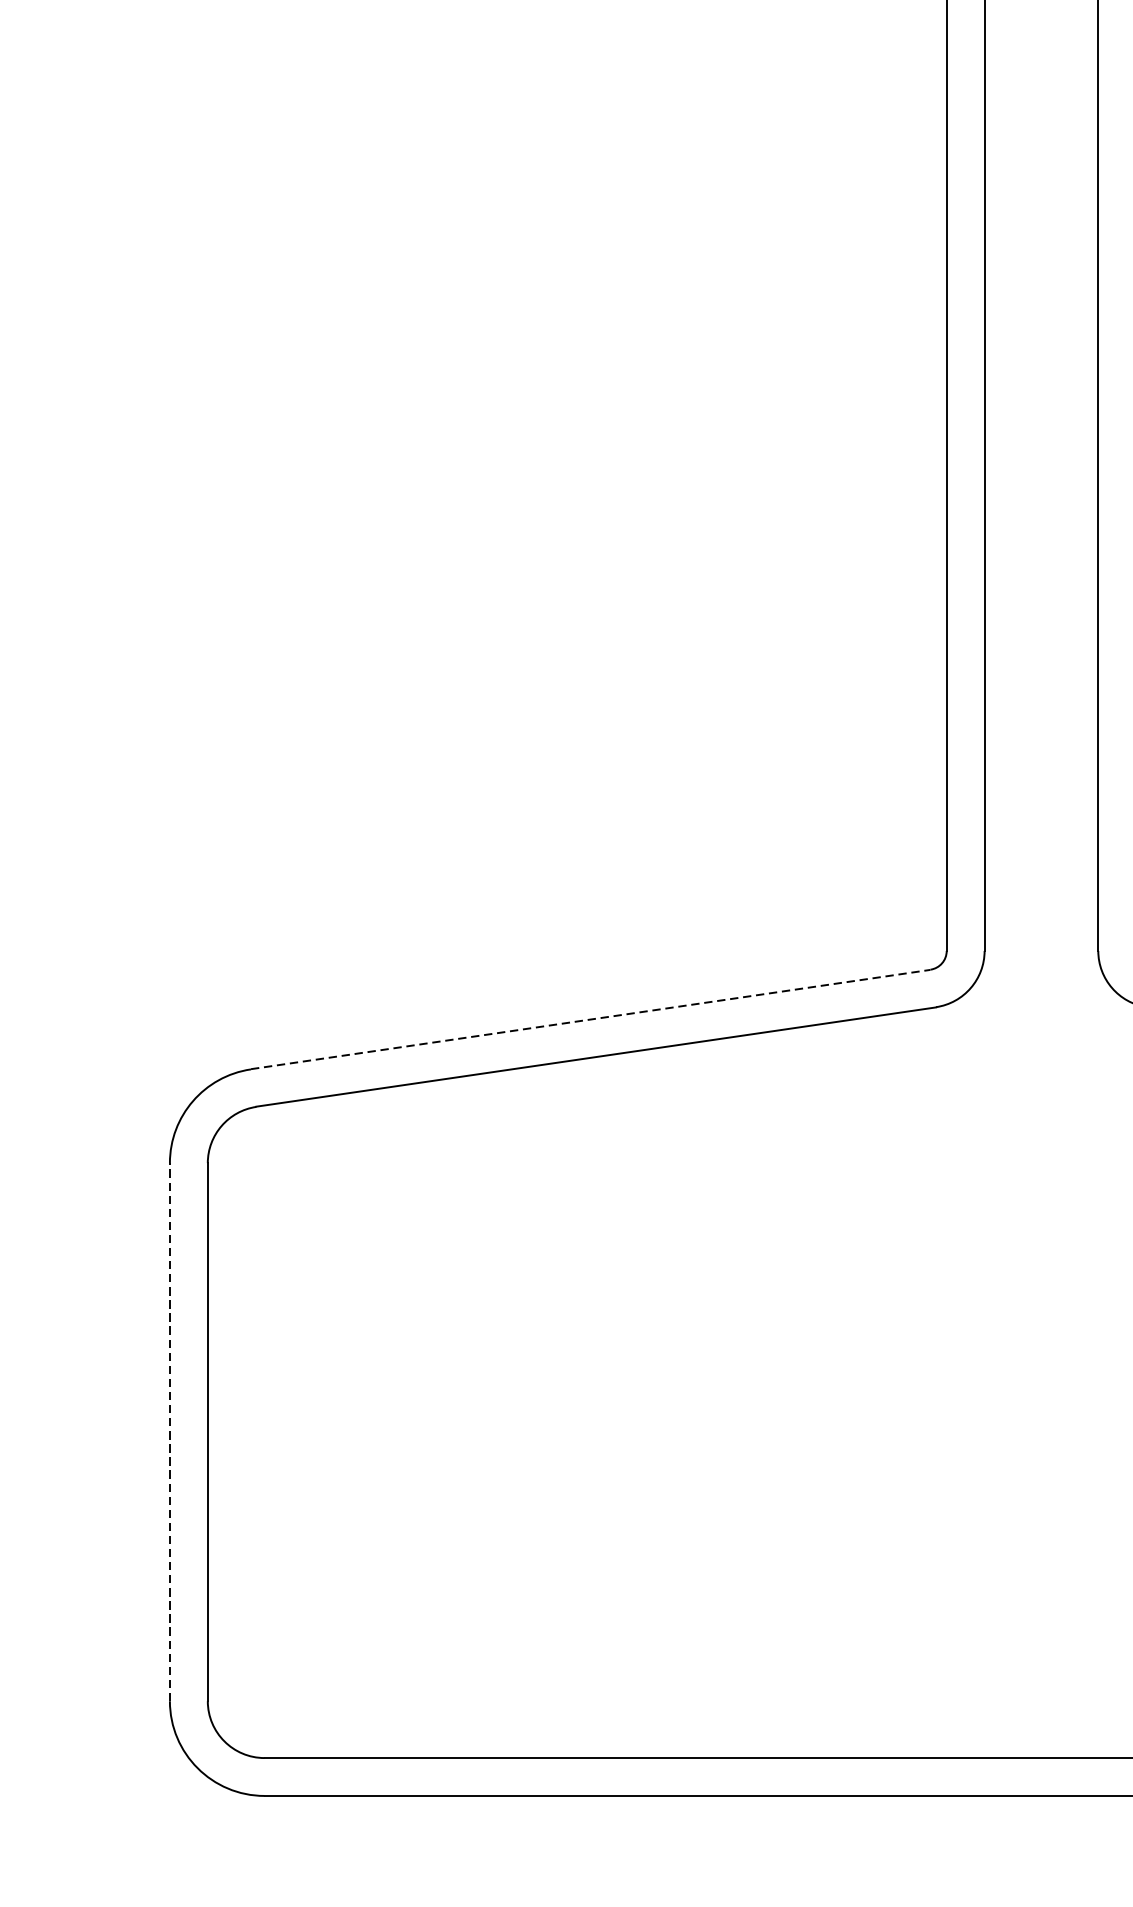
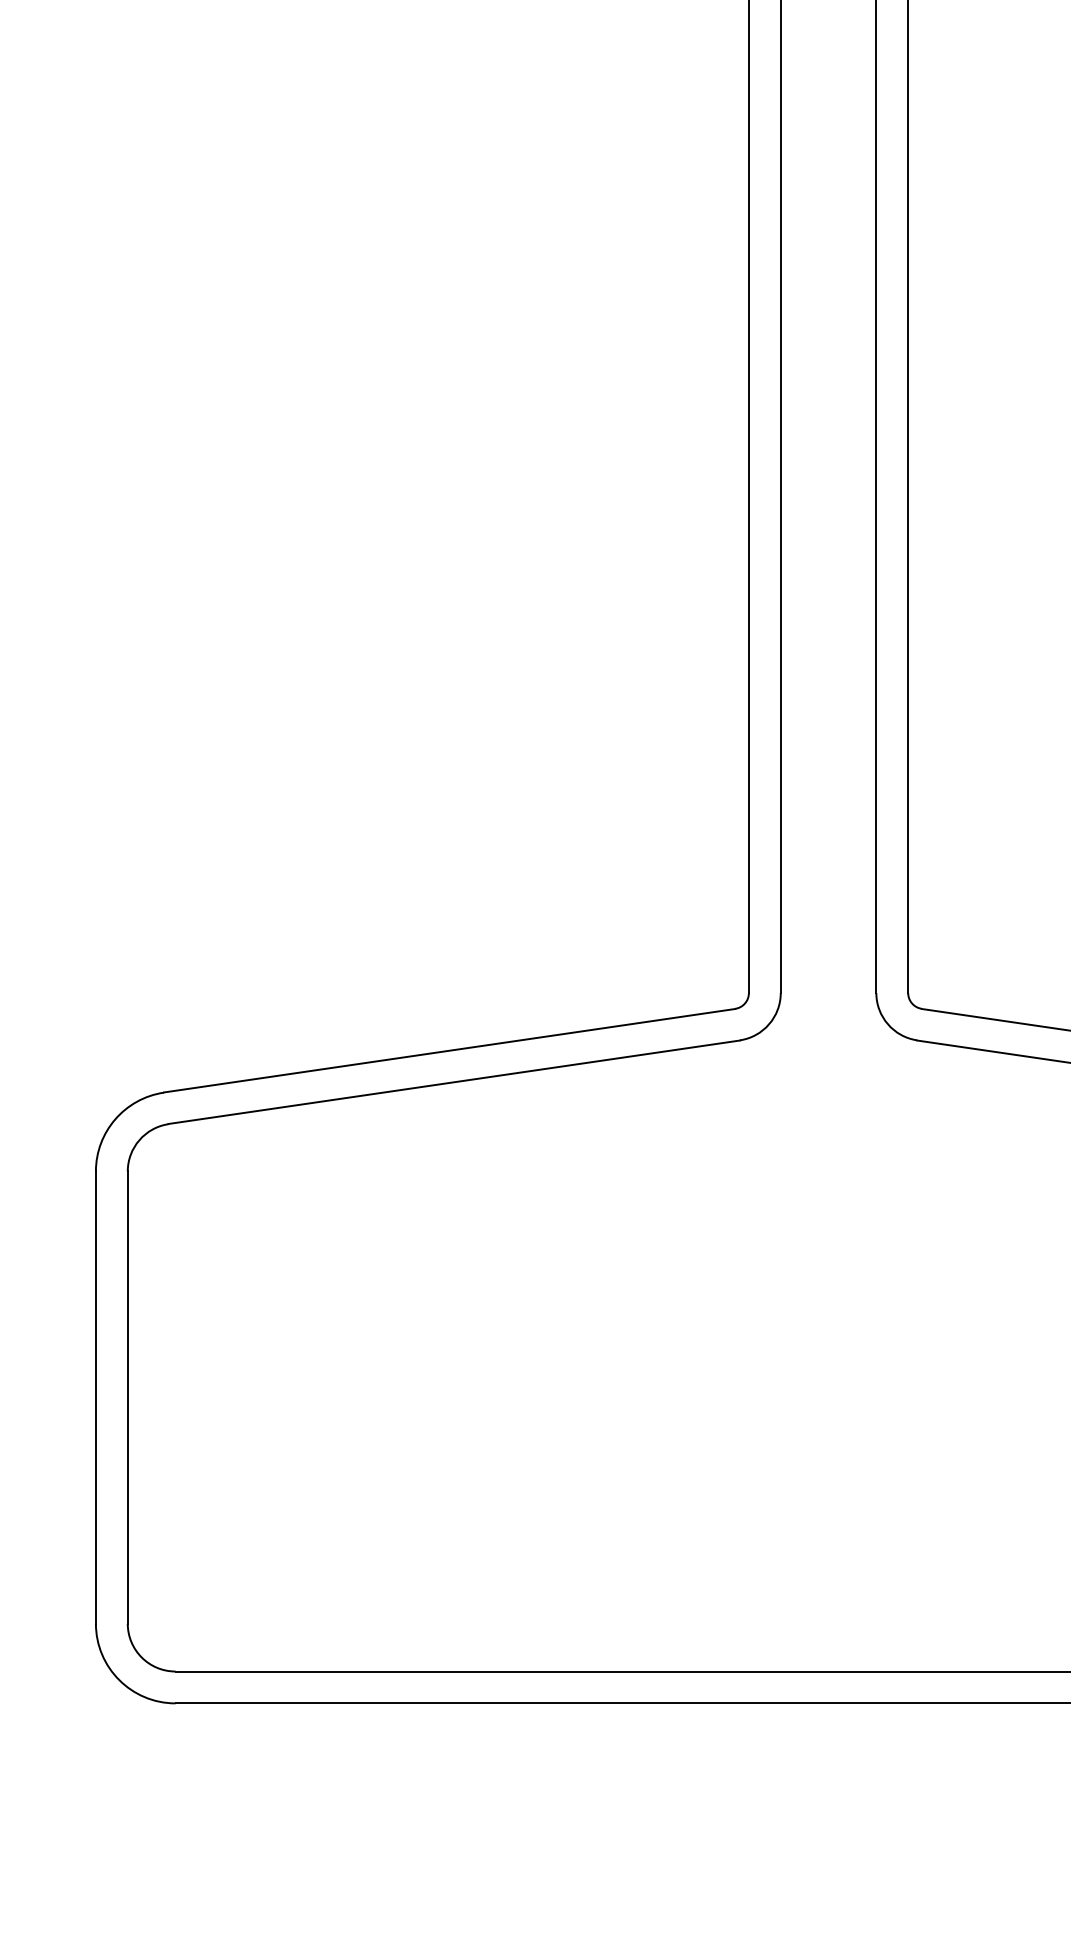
line: (590, 1019) -> (449, 1050), dashed -> solid
line: (169, 1432) -> (95, 1397), dashed -> solid

